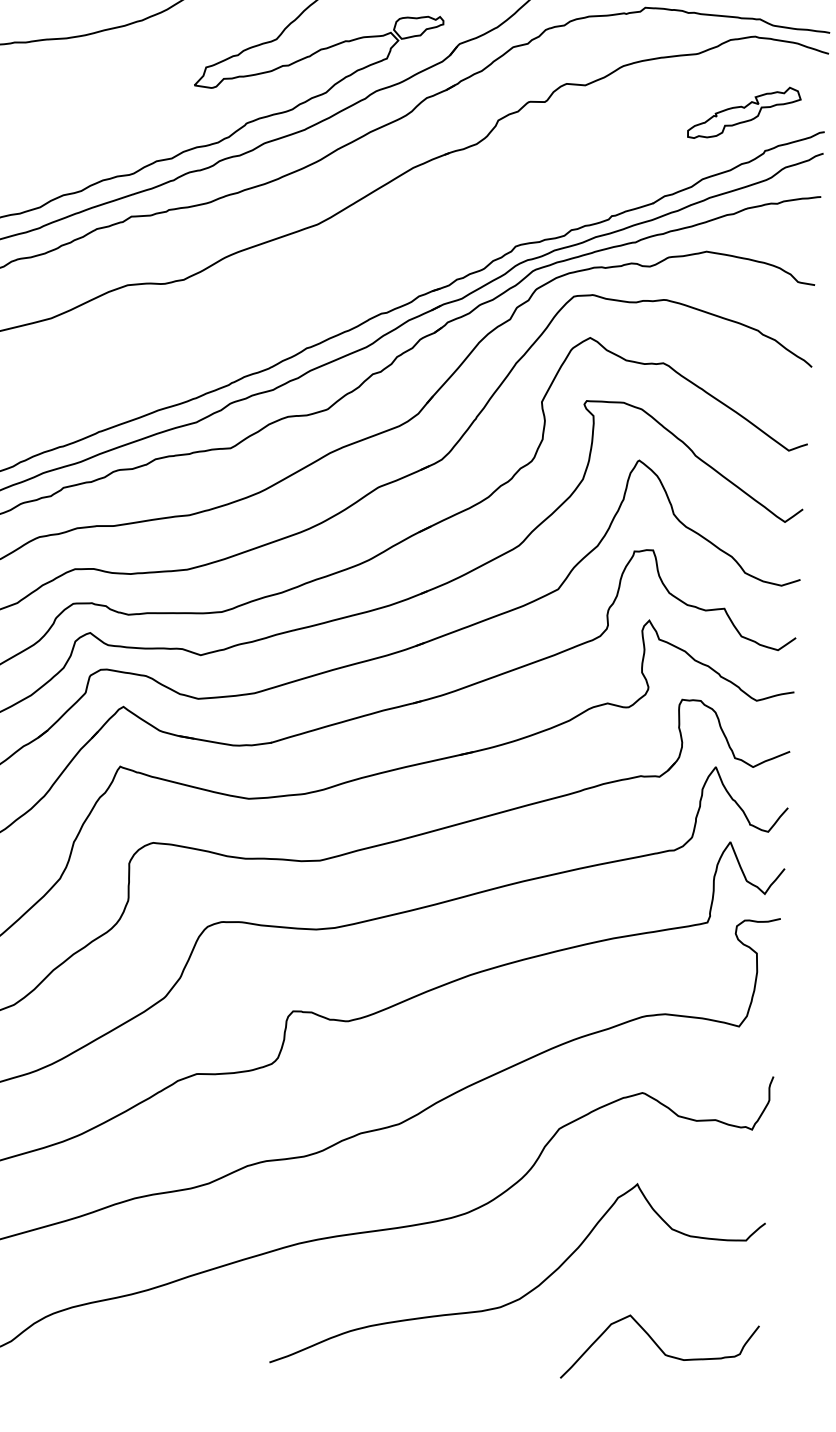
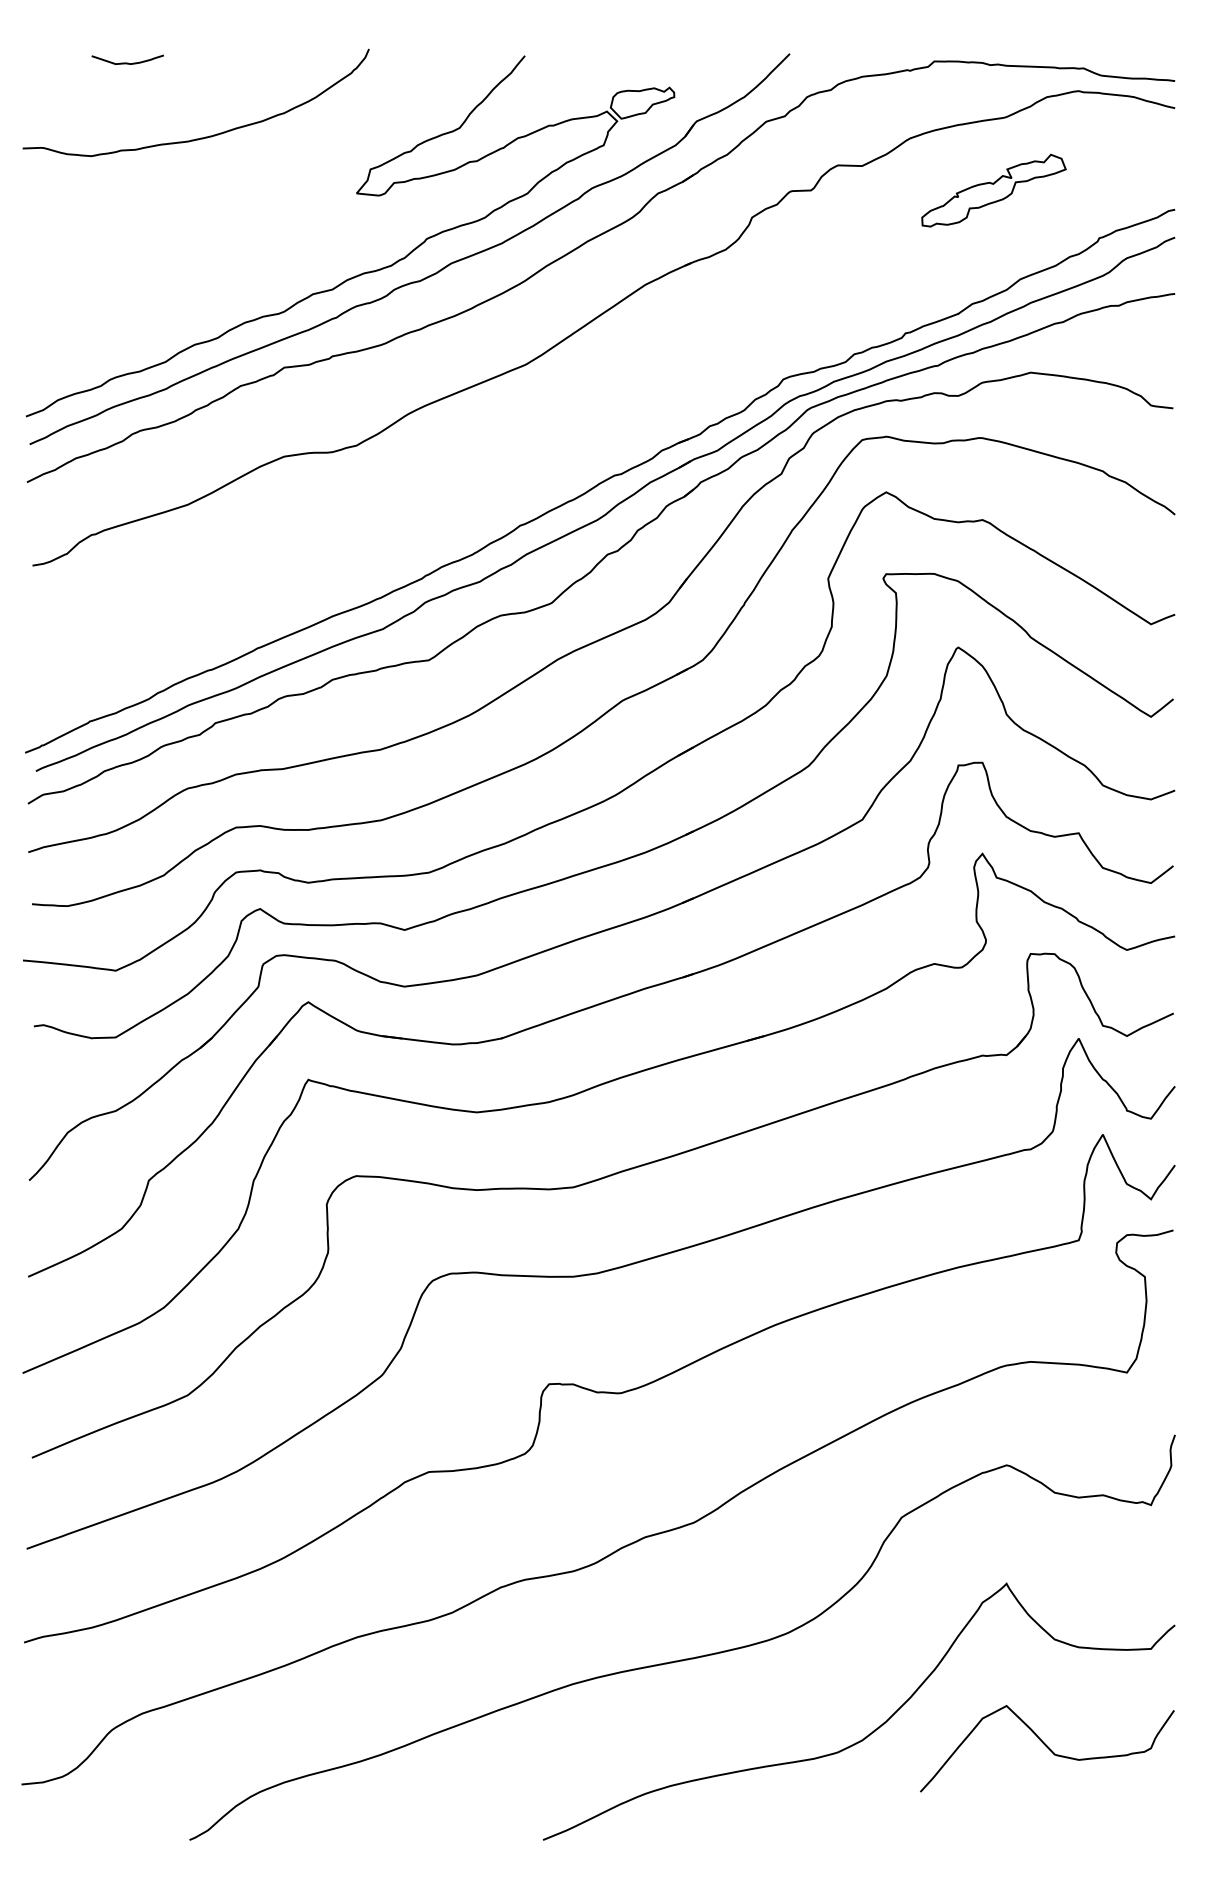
part: (744, 112) -> (993, 190), moved
curve: (660, 1349) -> (1047, 1748), moved

